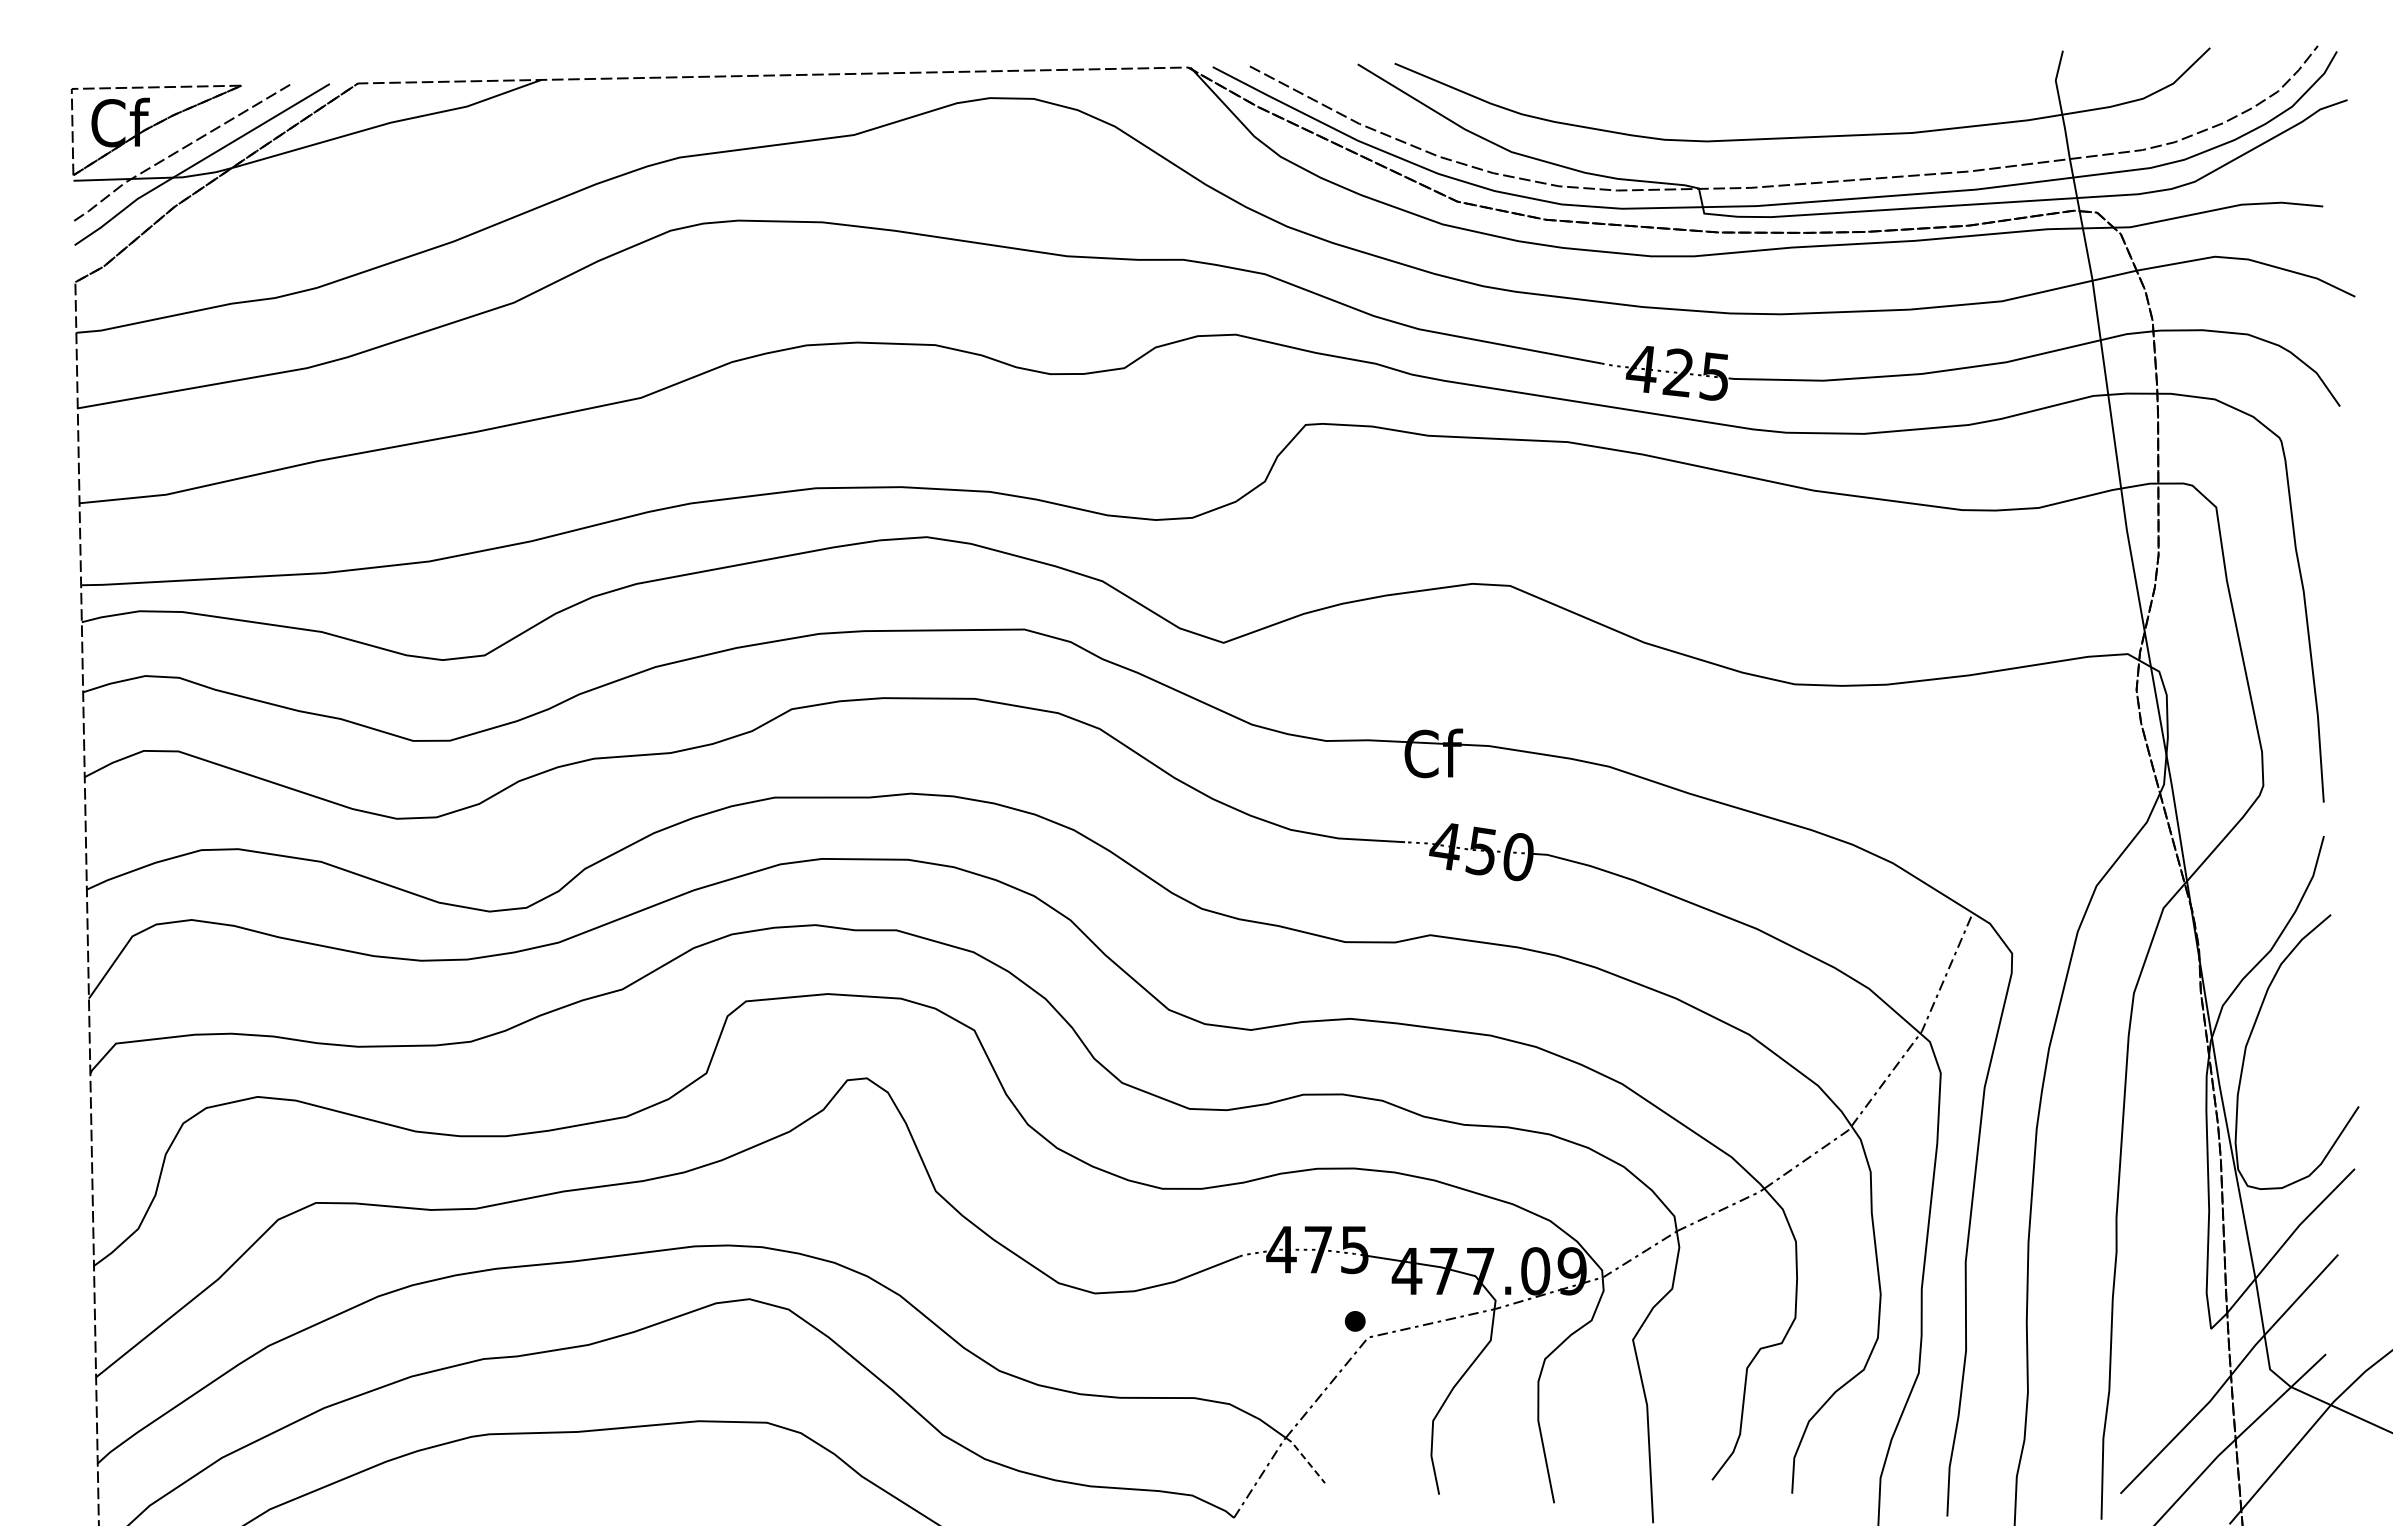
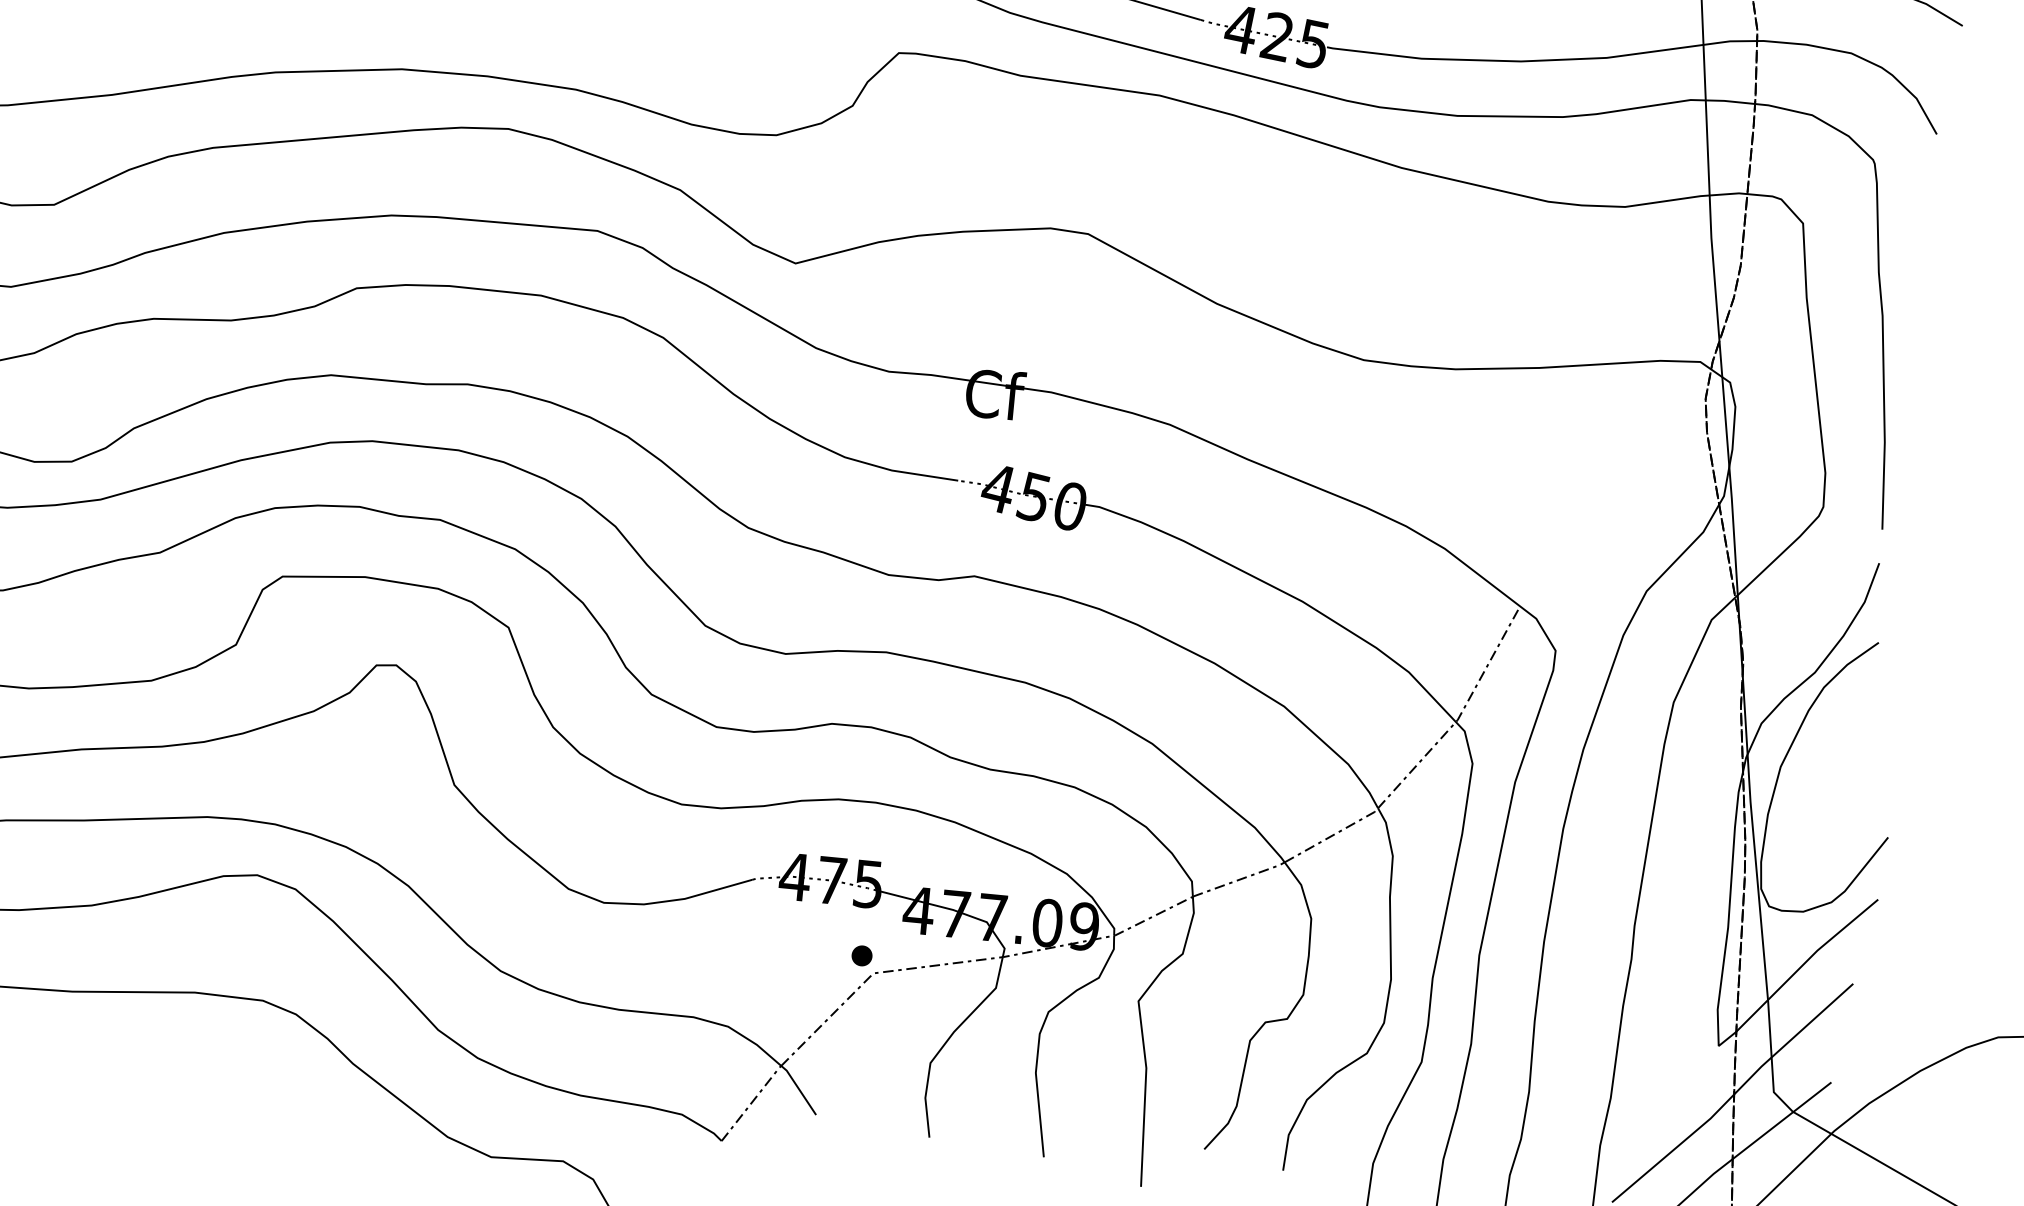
line: (1305, 1459) -> (798, 1089), dashed -> solid

